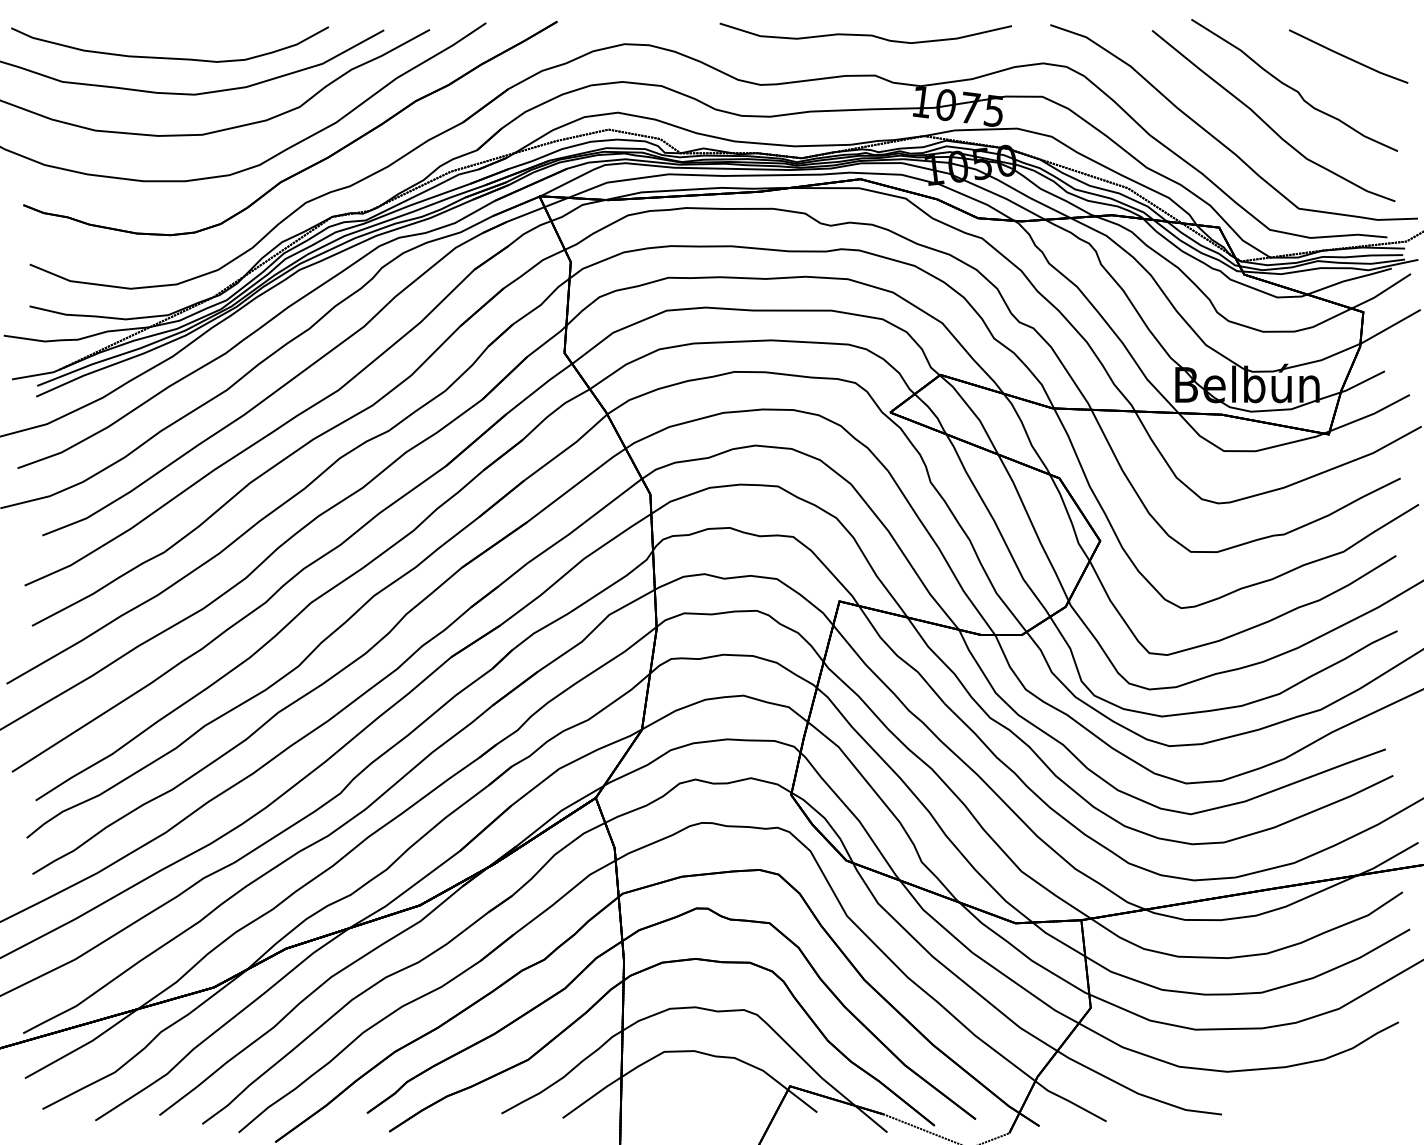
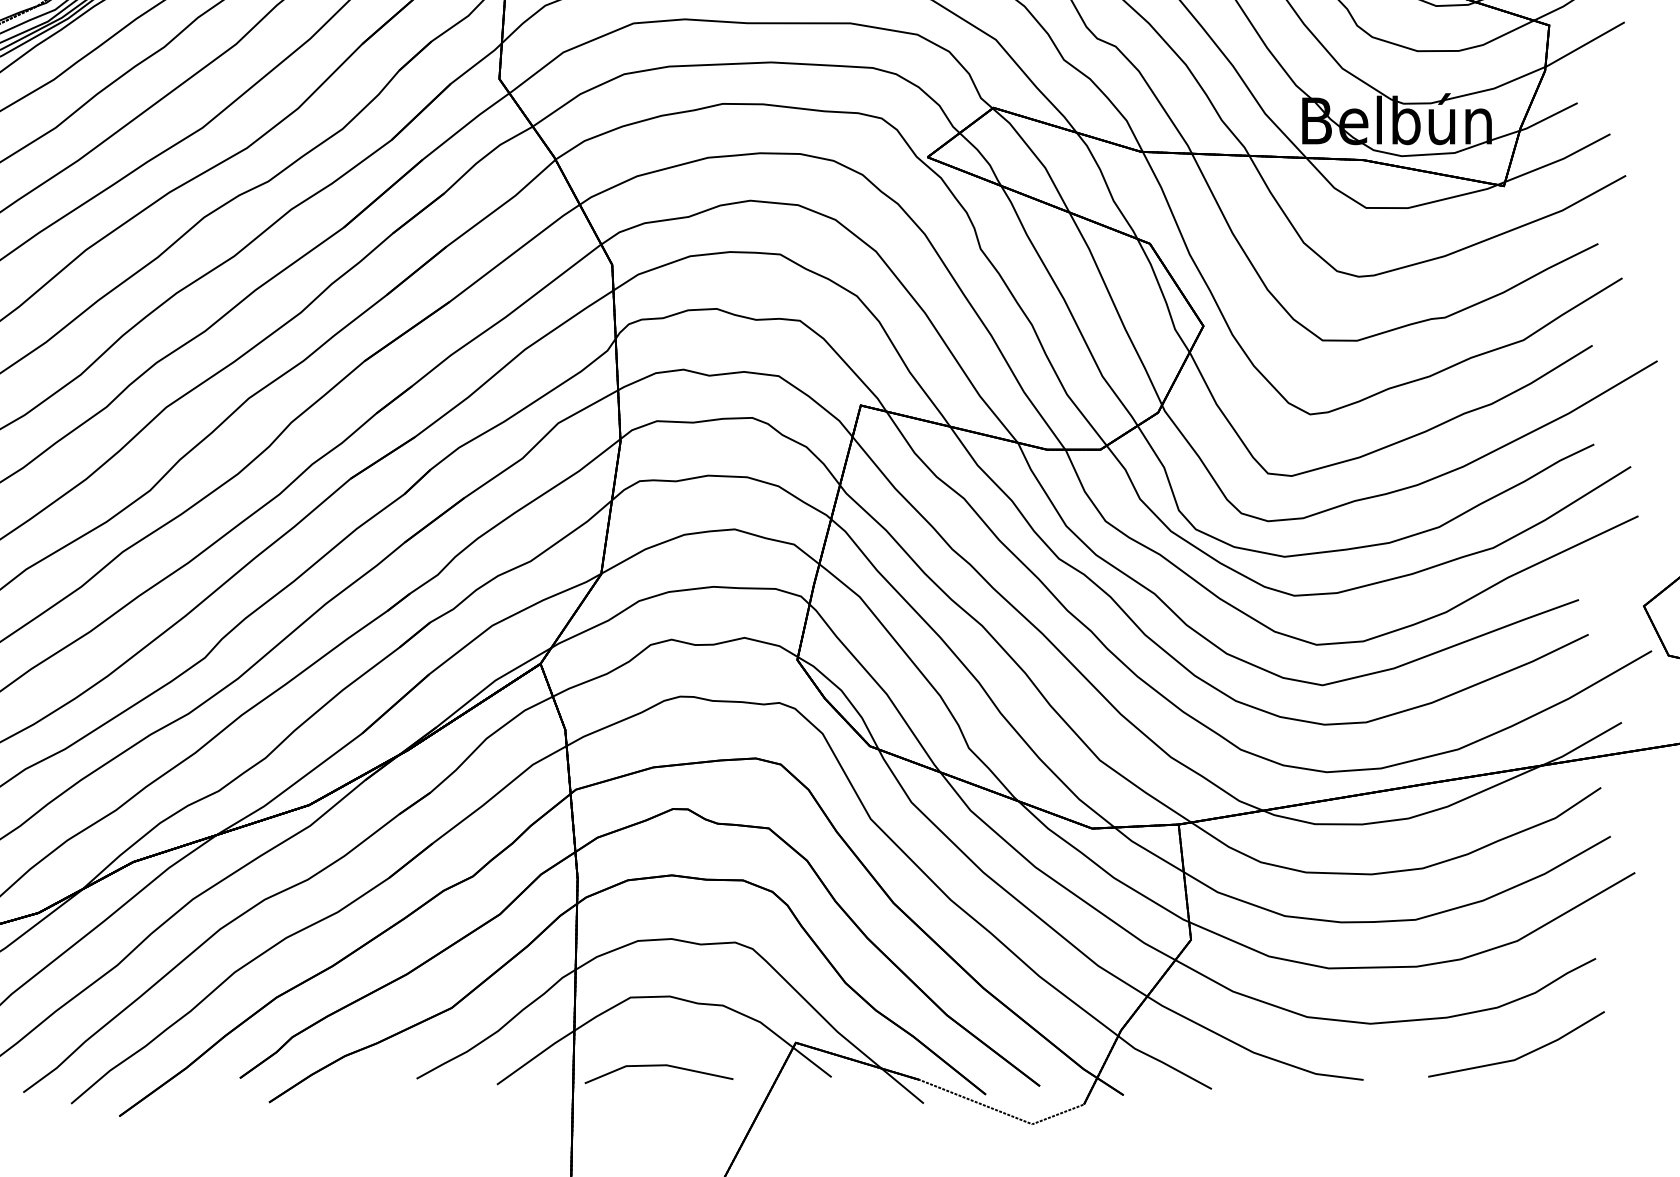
line: (1342, 1095) -> (1521, 1054), added
line: (685, 1104) -> (658, 1066), added

